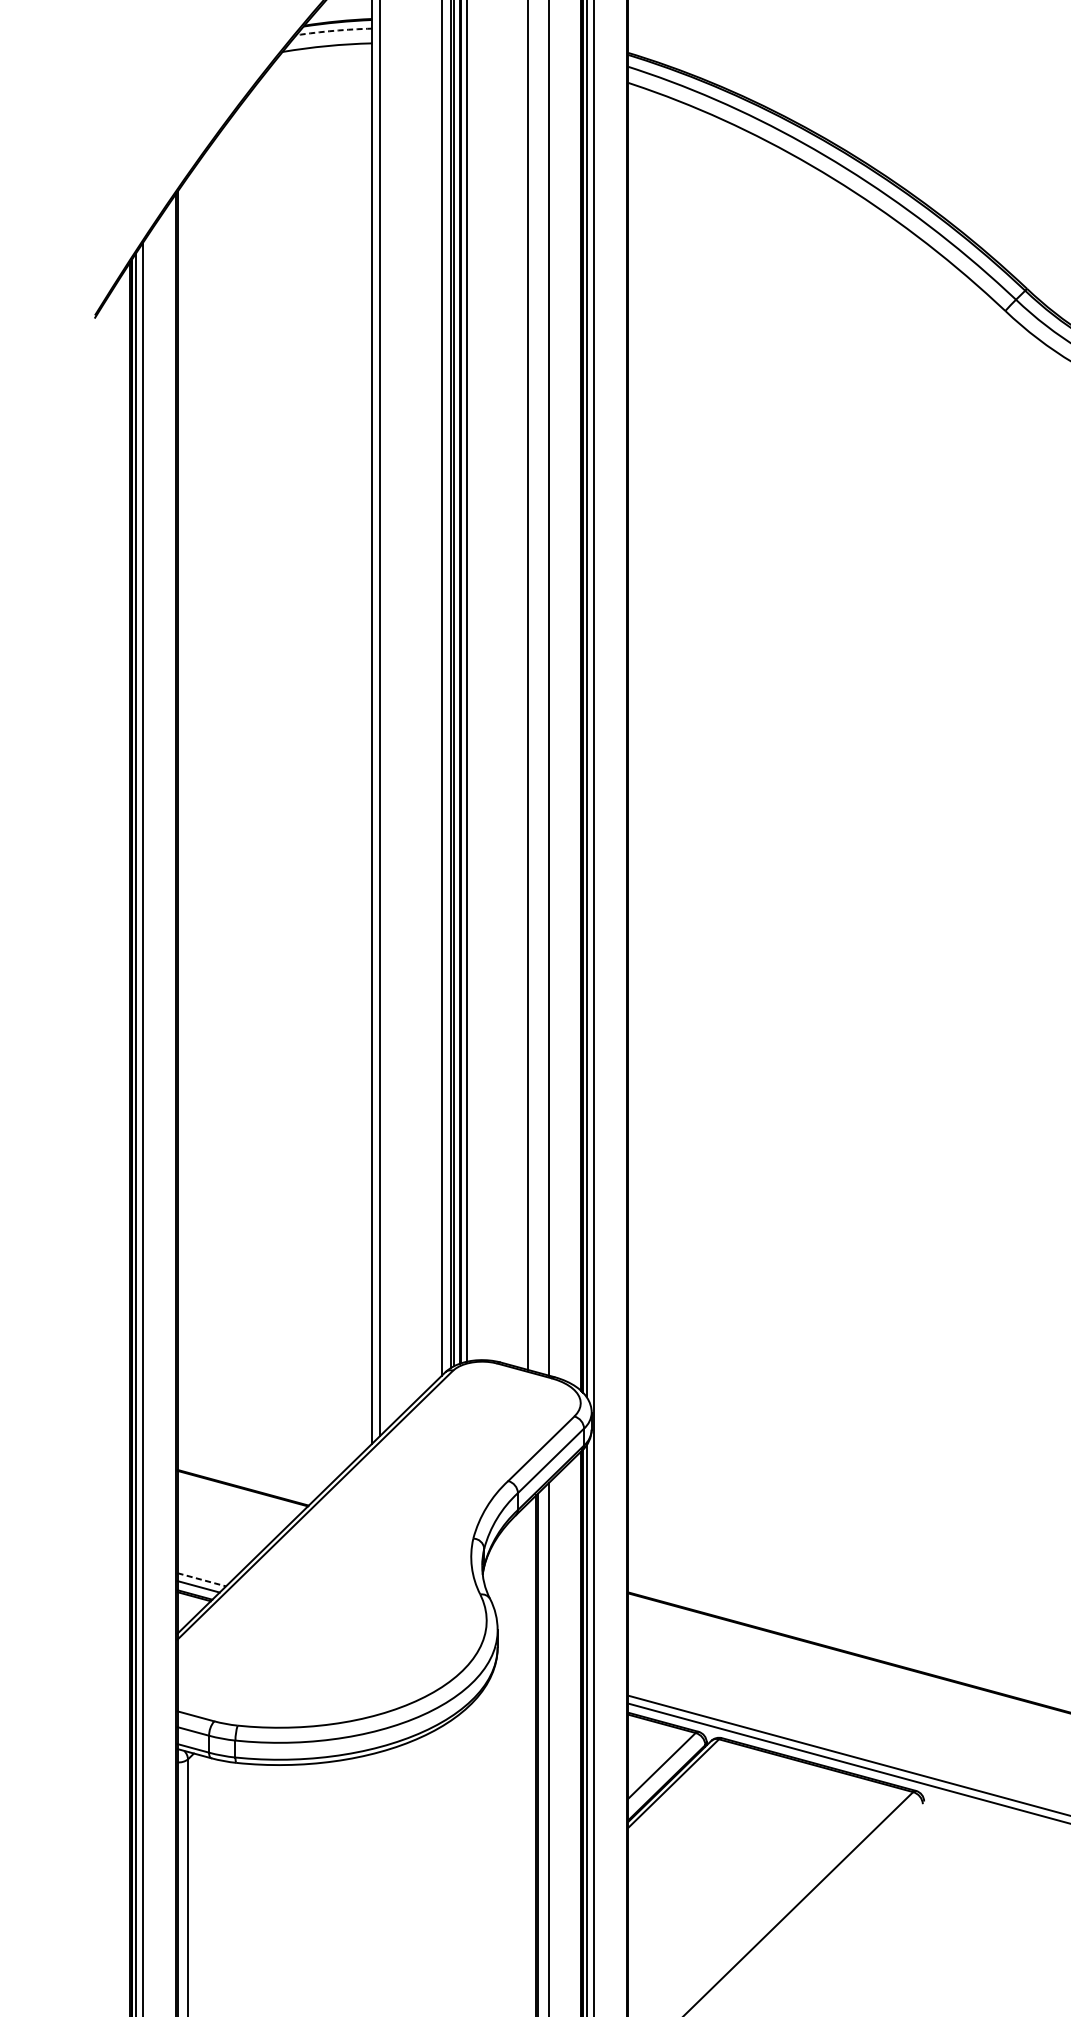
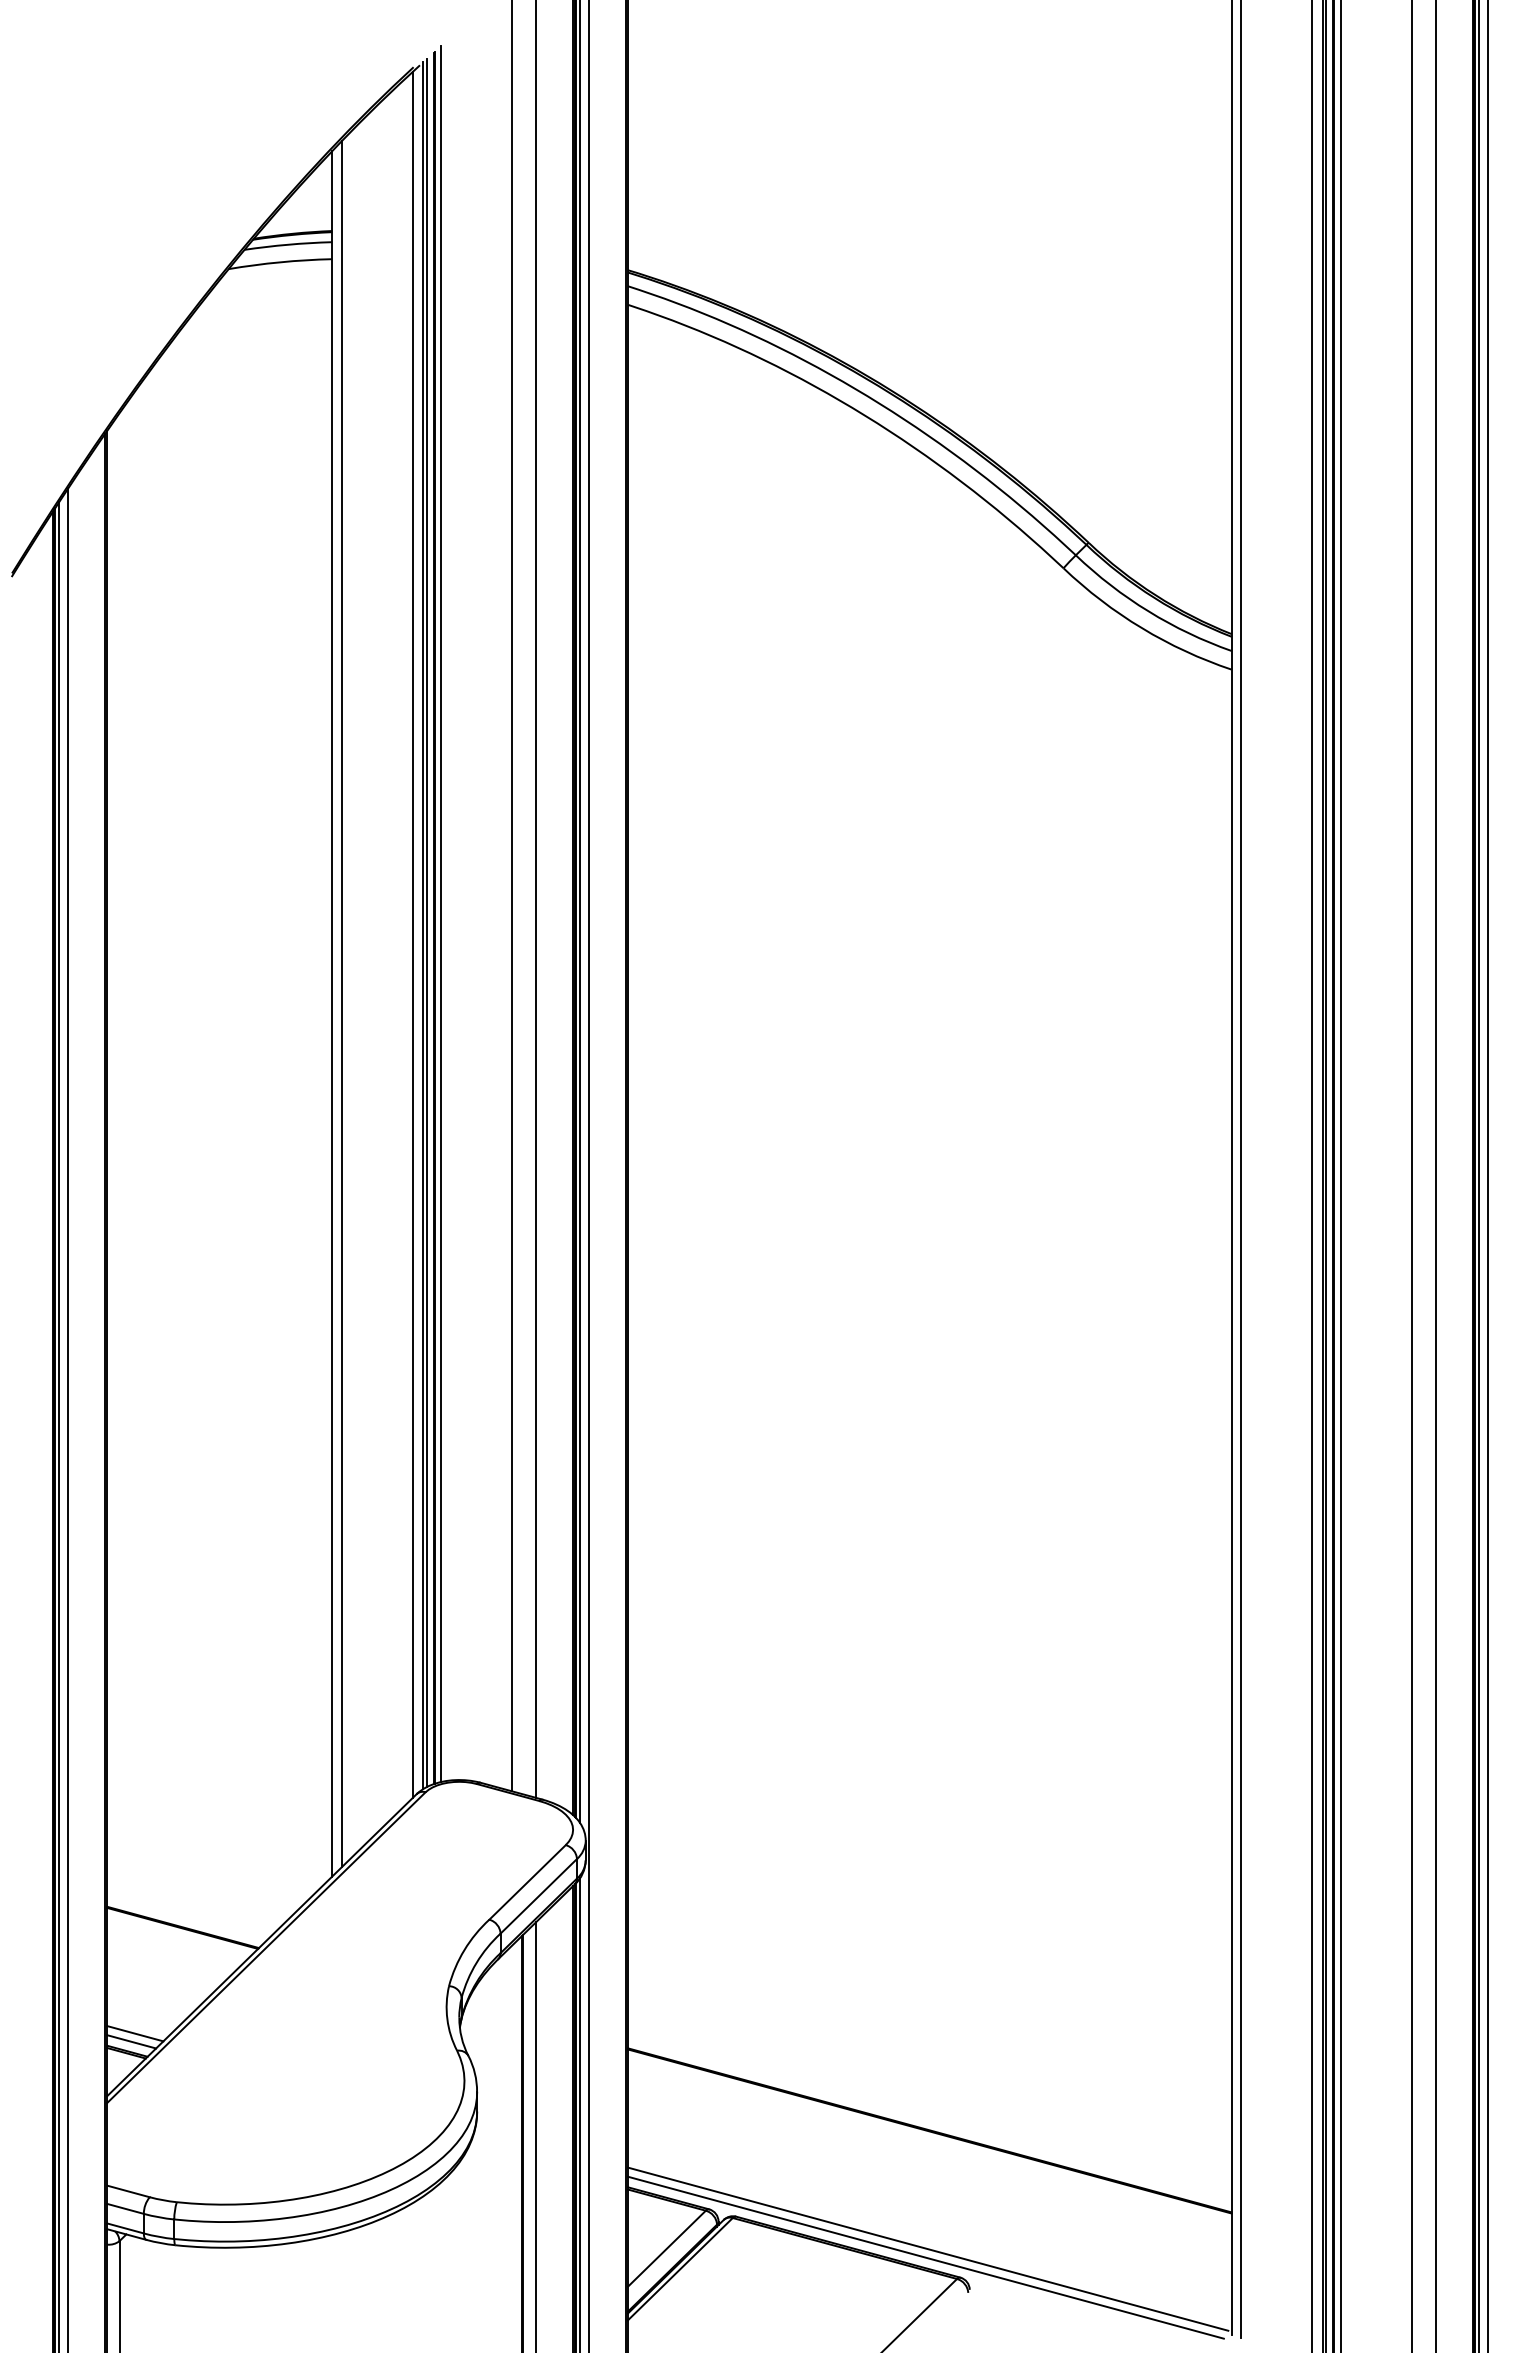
arc: (334, 30) -> (288, 244), dashed -> solid
line: (201, 1579) -> (135, 2033), dashed -> solid

